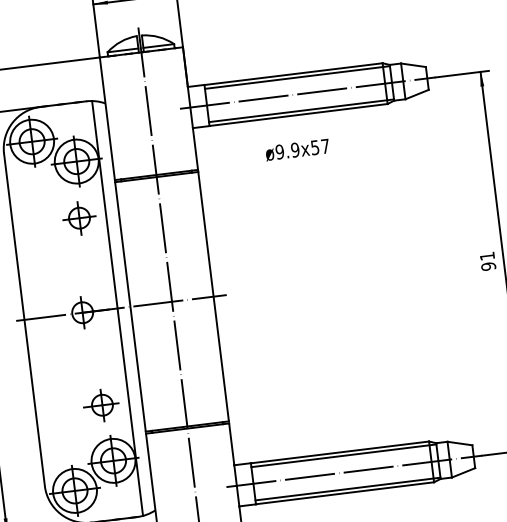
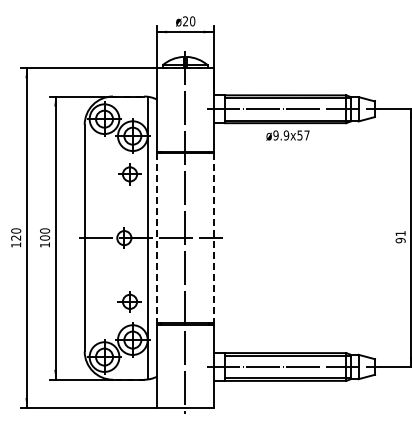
text: (296, 149) -> (287, 135), moved
line: (213, 297) -> (213, 238), solid -> dashed
line: (129, 307) -> (156, 238), solid -> dashed

